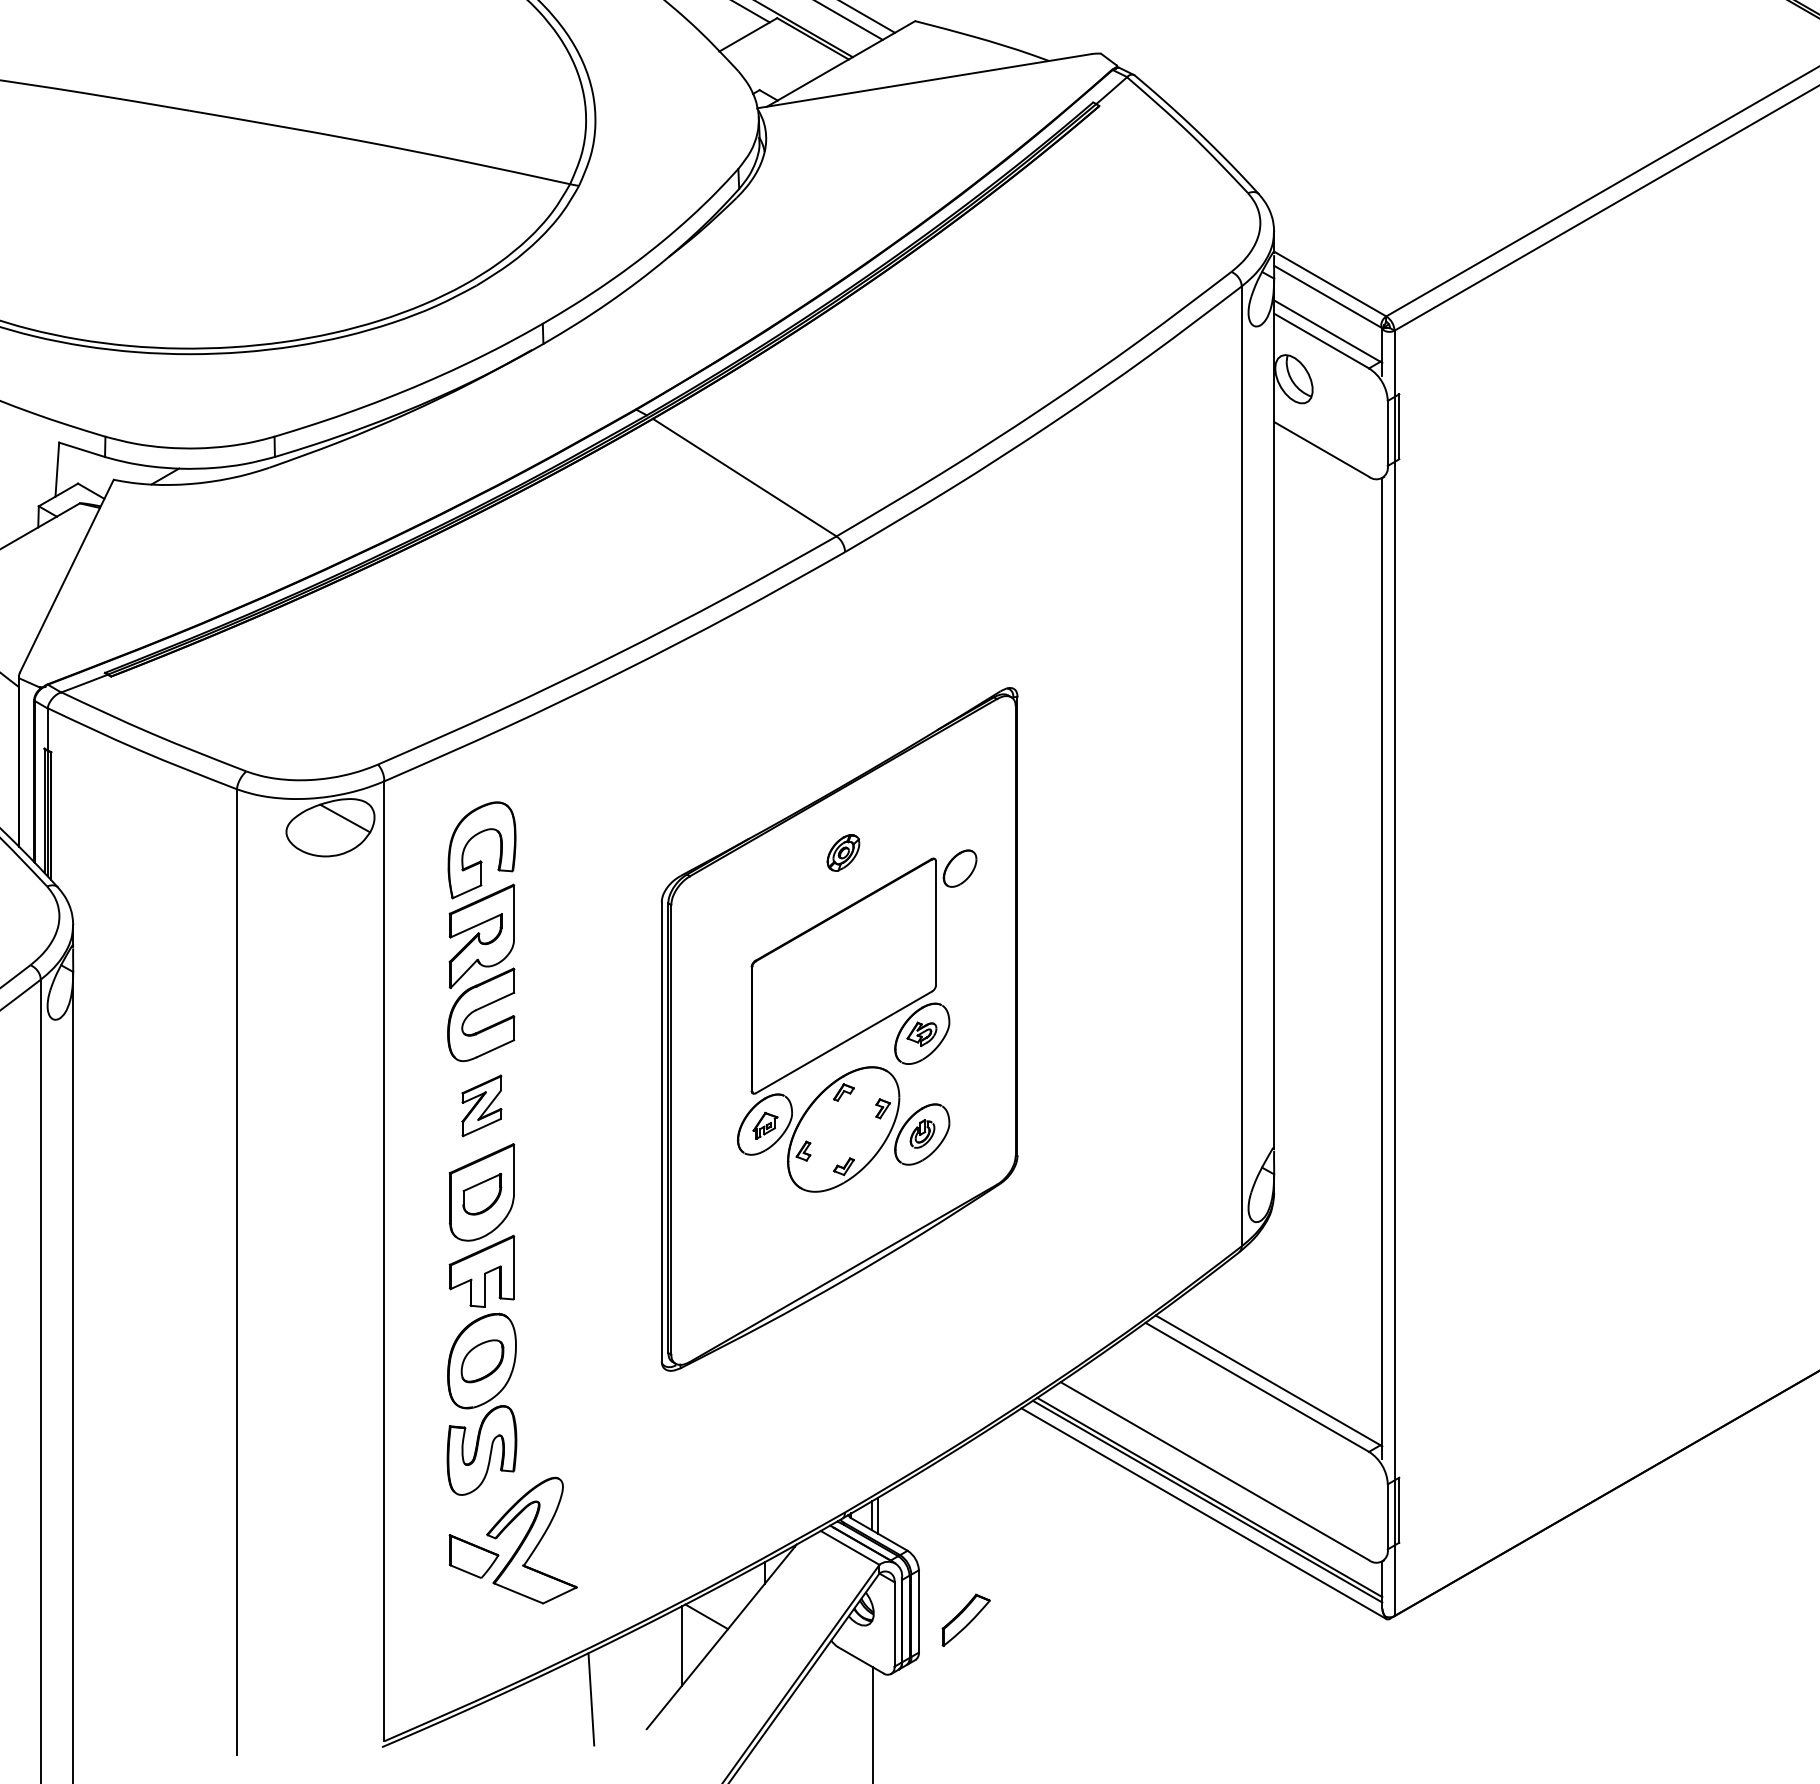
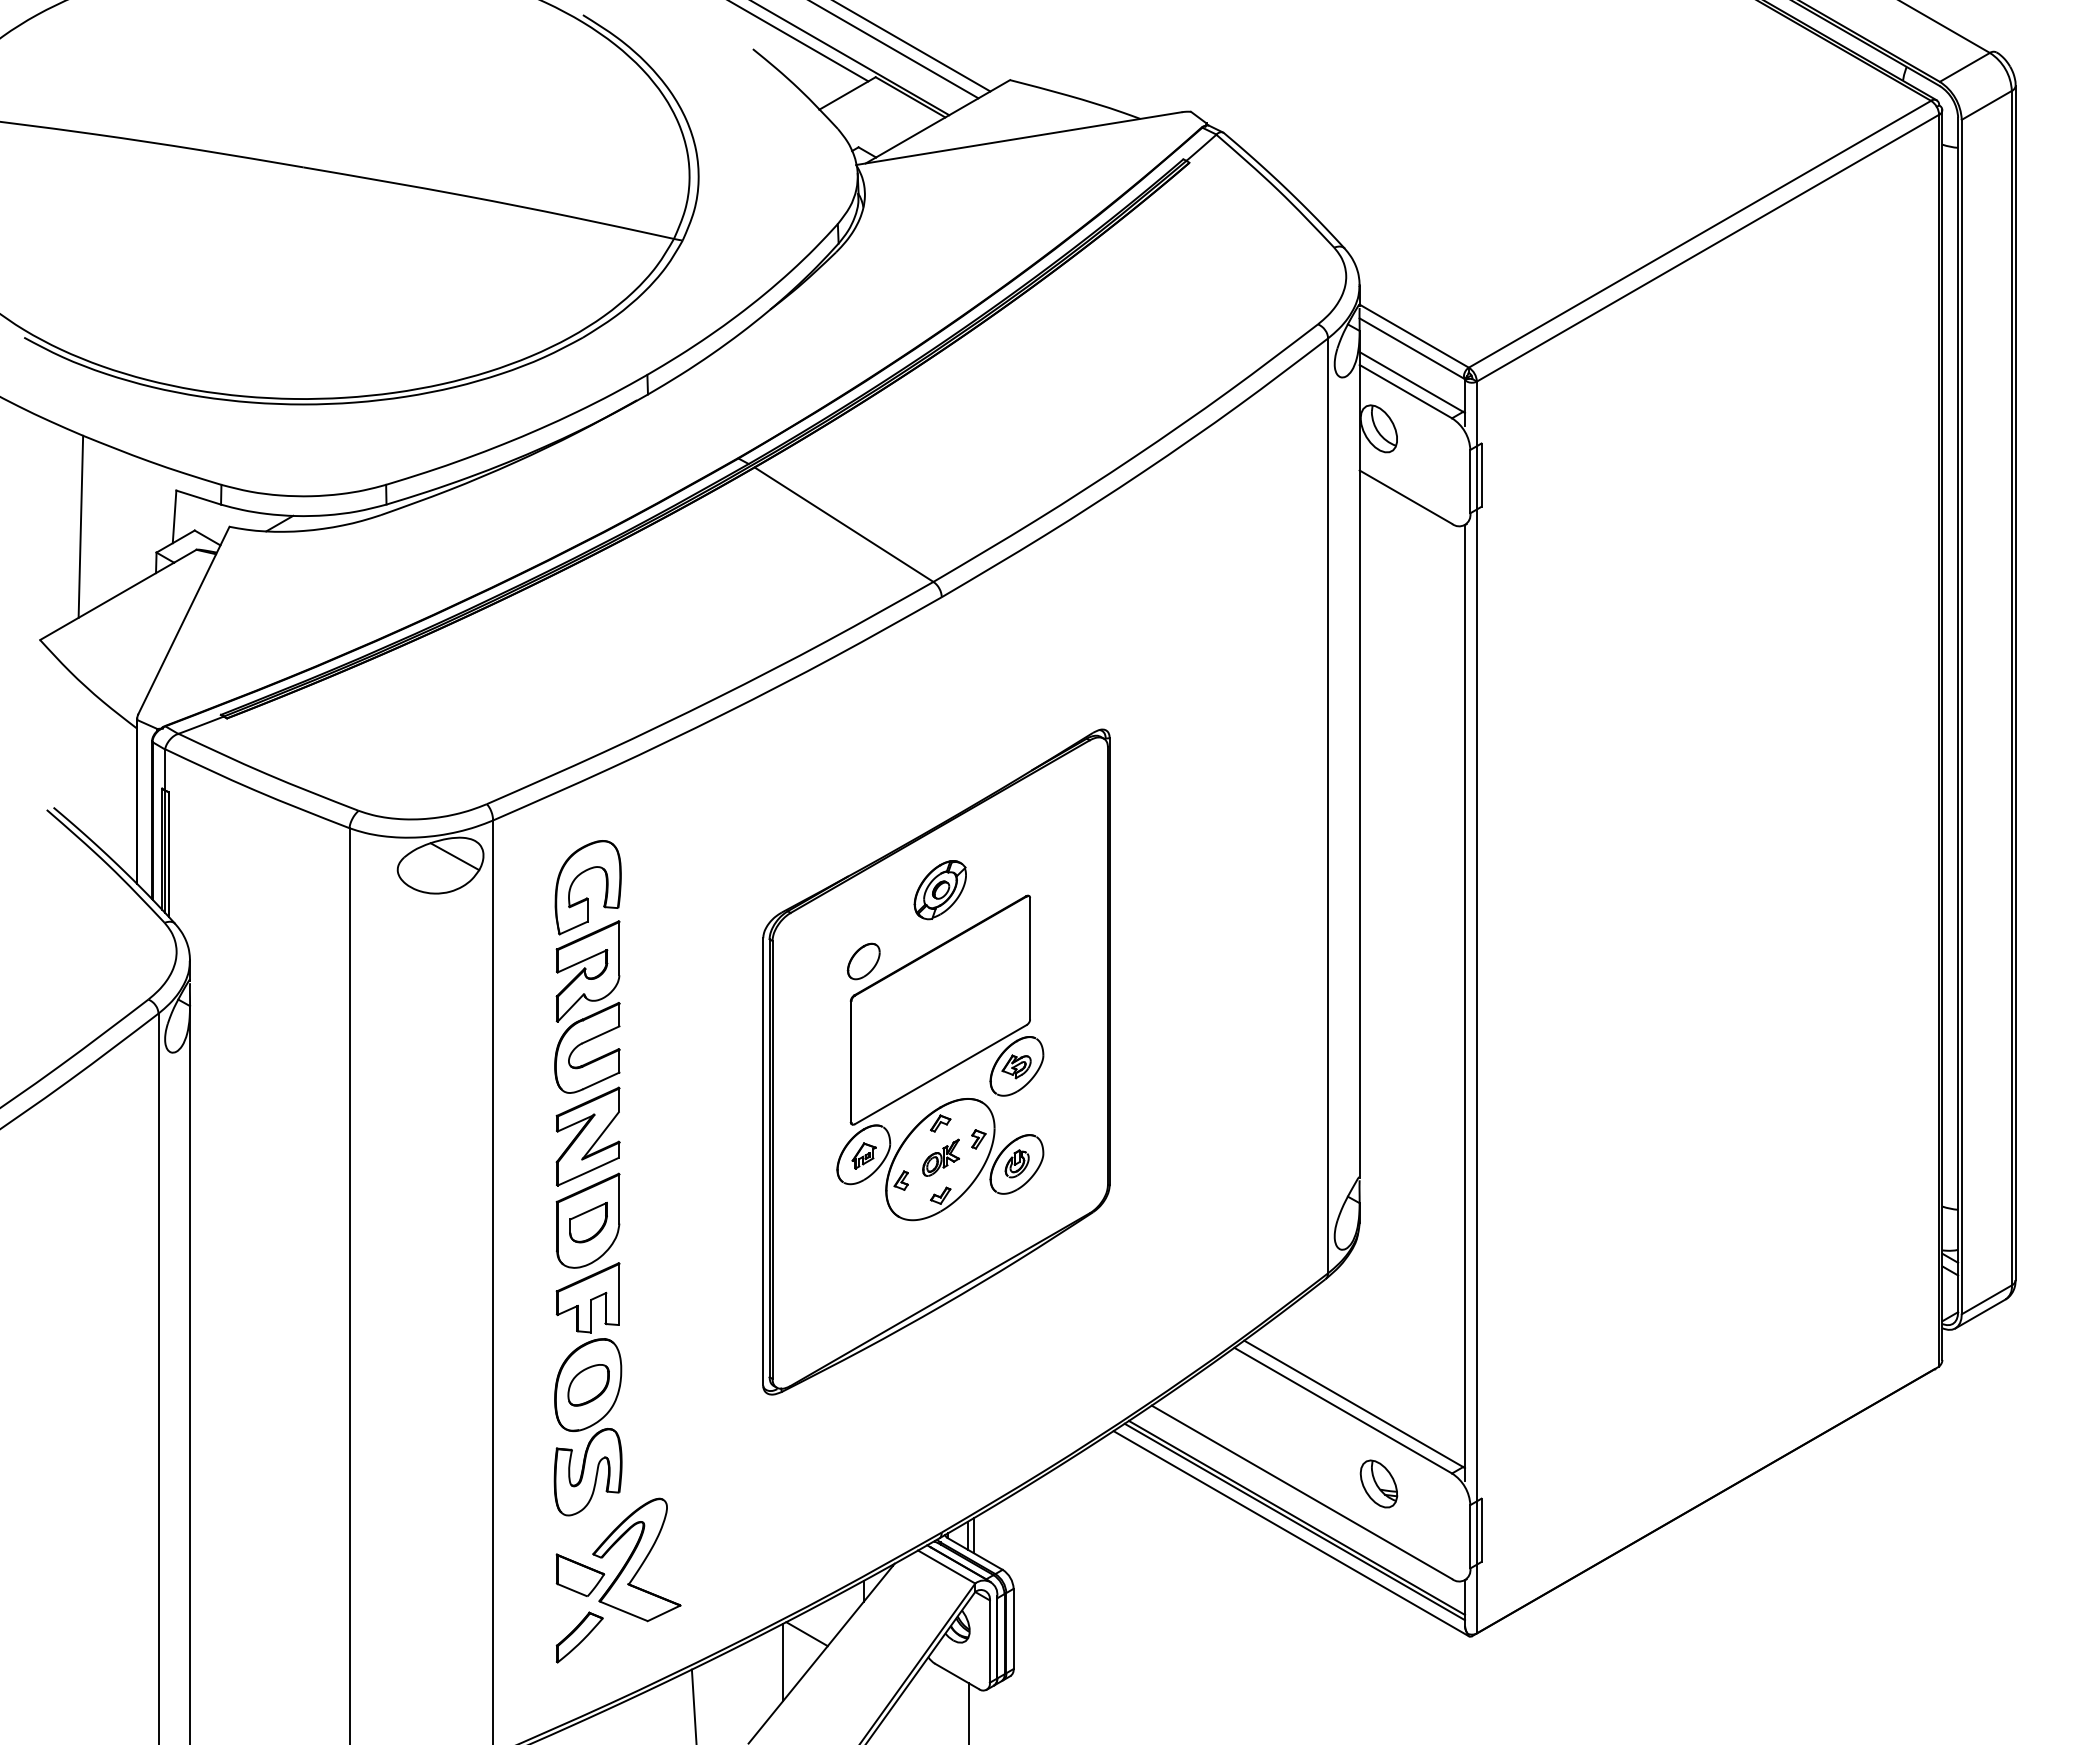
part: (842, 853) -> (939, 890), size x1.67
part: (959, 868) -> (863, 961), moved
part: (481, 1105) -> (587, 1136), size x1.67
part: (843, 1127) -> (940, 1157), added
part: (1293, 1462) -> (1378, 1483), added
part: (965, 1620) -> (579, 1637), moved

